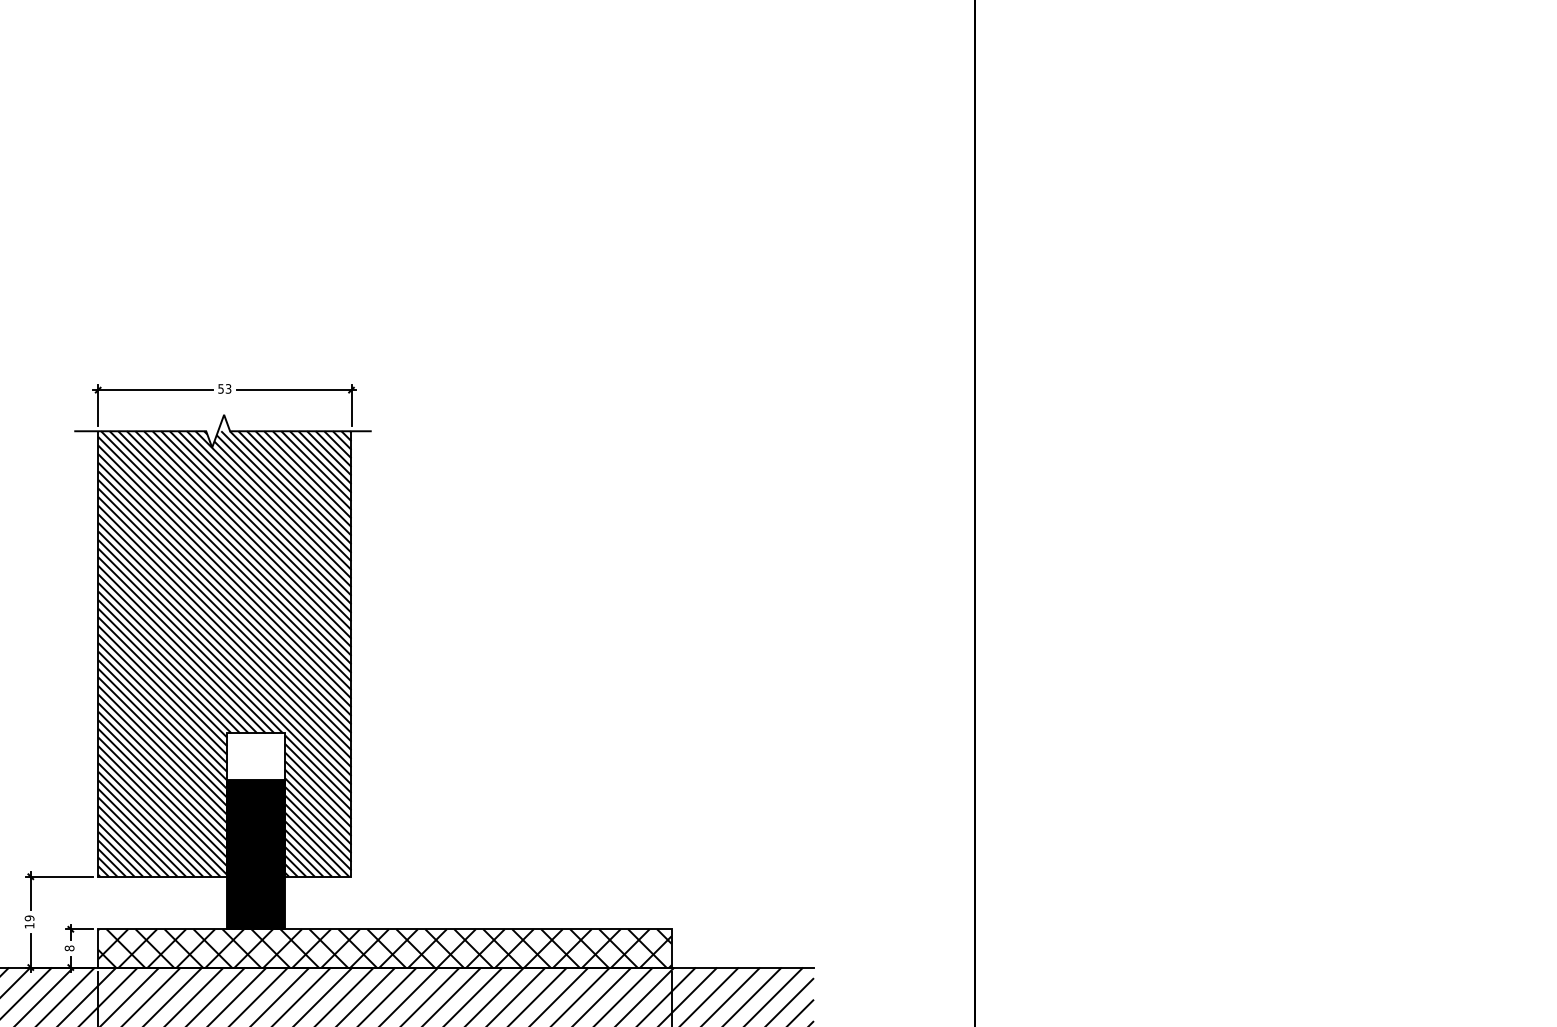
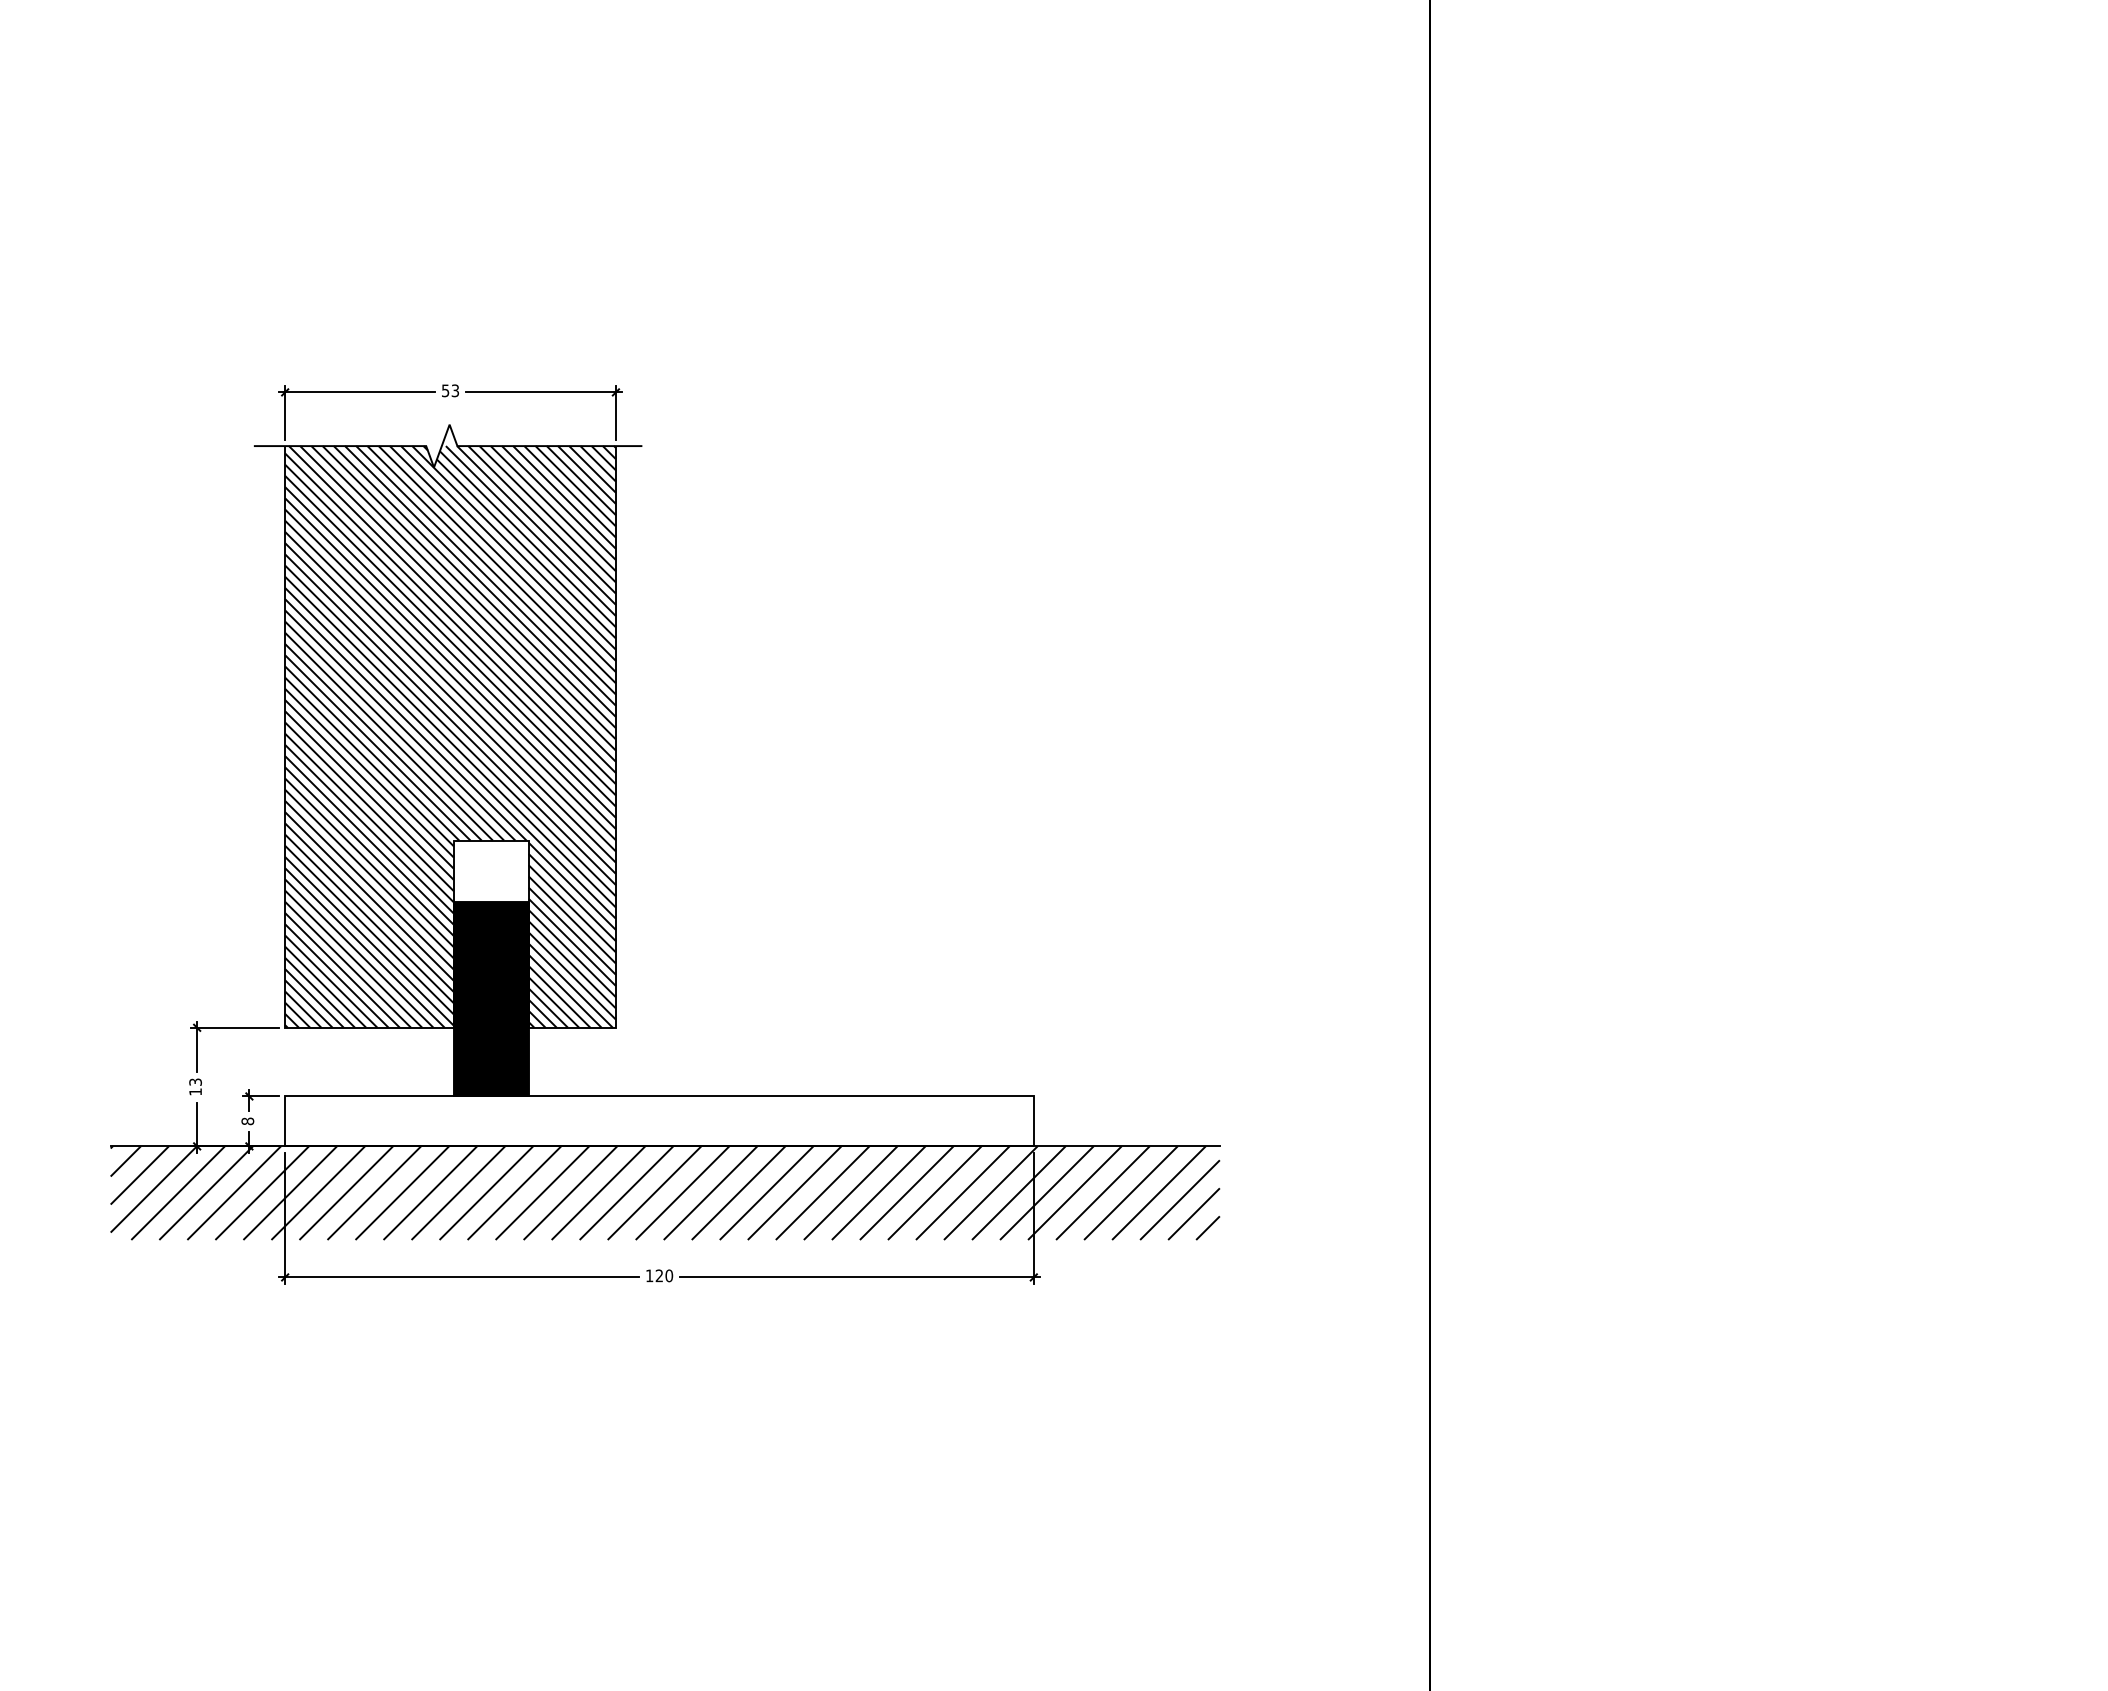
text: (29, 918) -> (195, 1082), 19 -> 13
hatch: (384, 948) -> (659, 1121), removed

